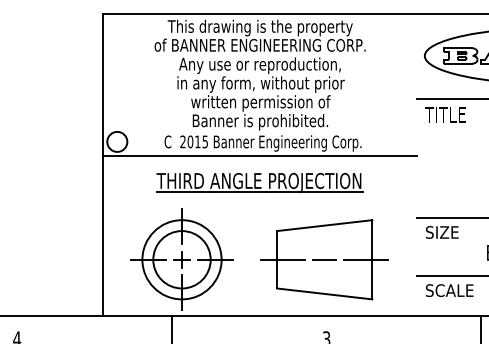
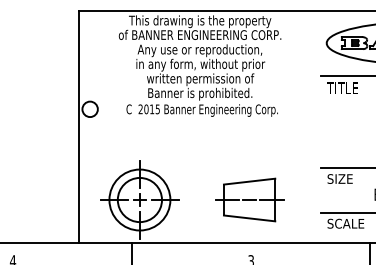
line: (259, 155) -> (199, 119), removed
part: (259, 182) -> (199, 140), removed
part: (324, 259) -> (249, 199), size x0.7

